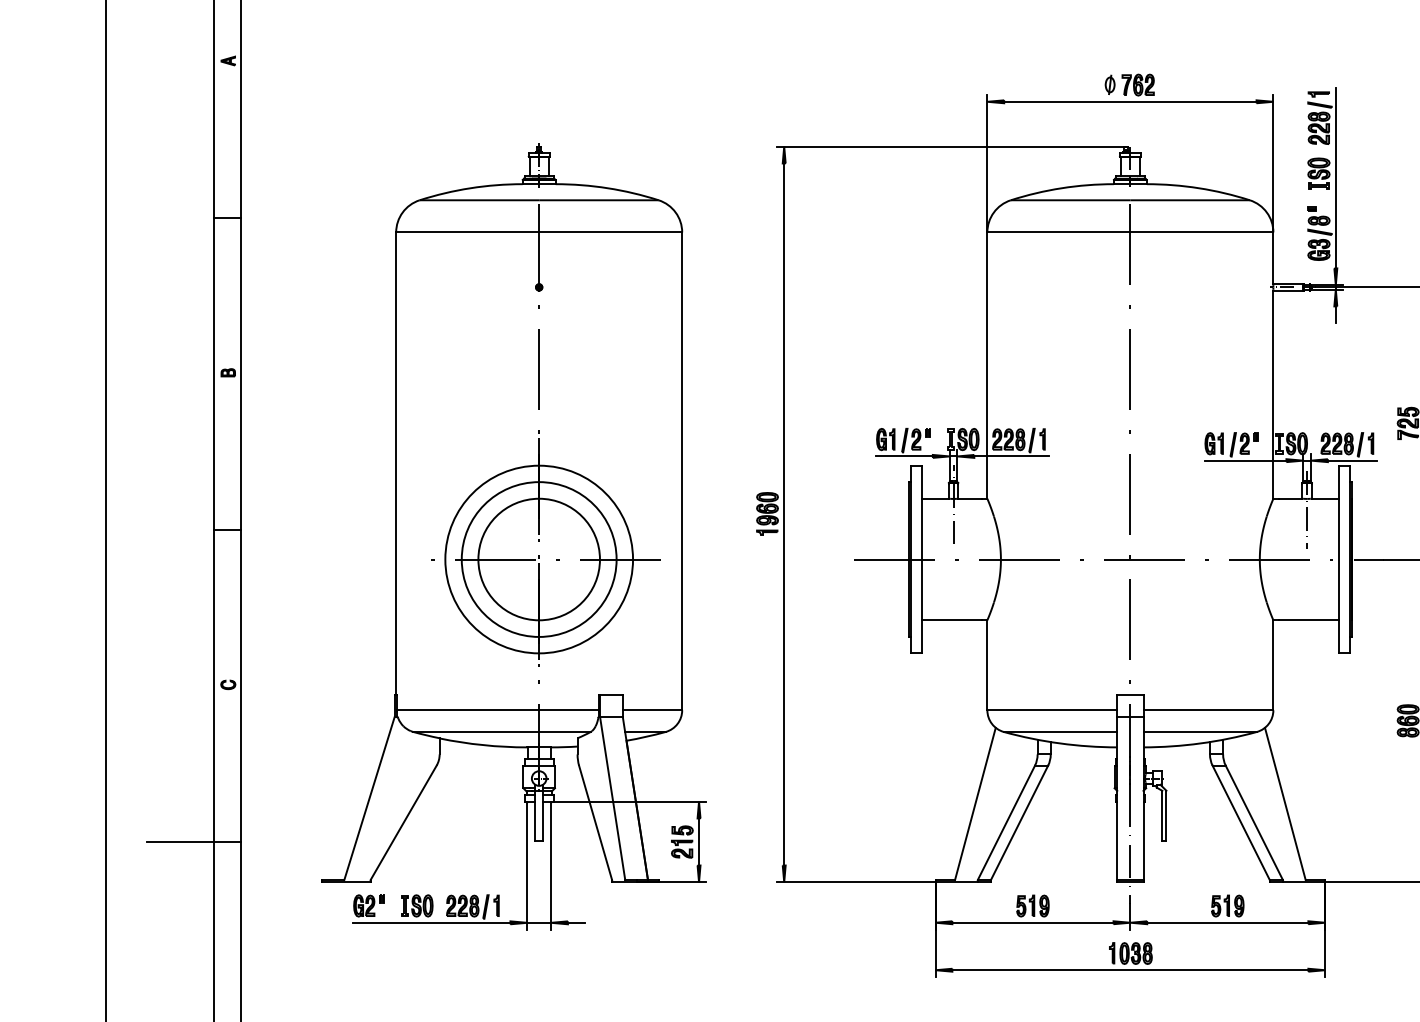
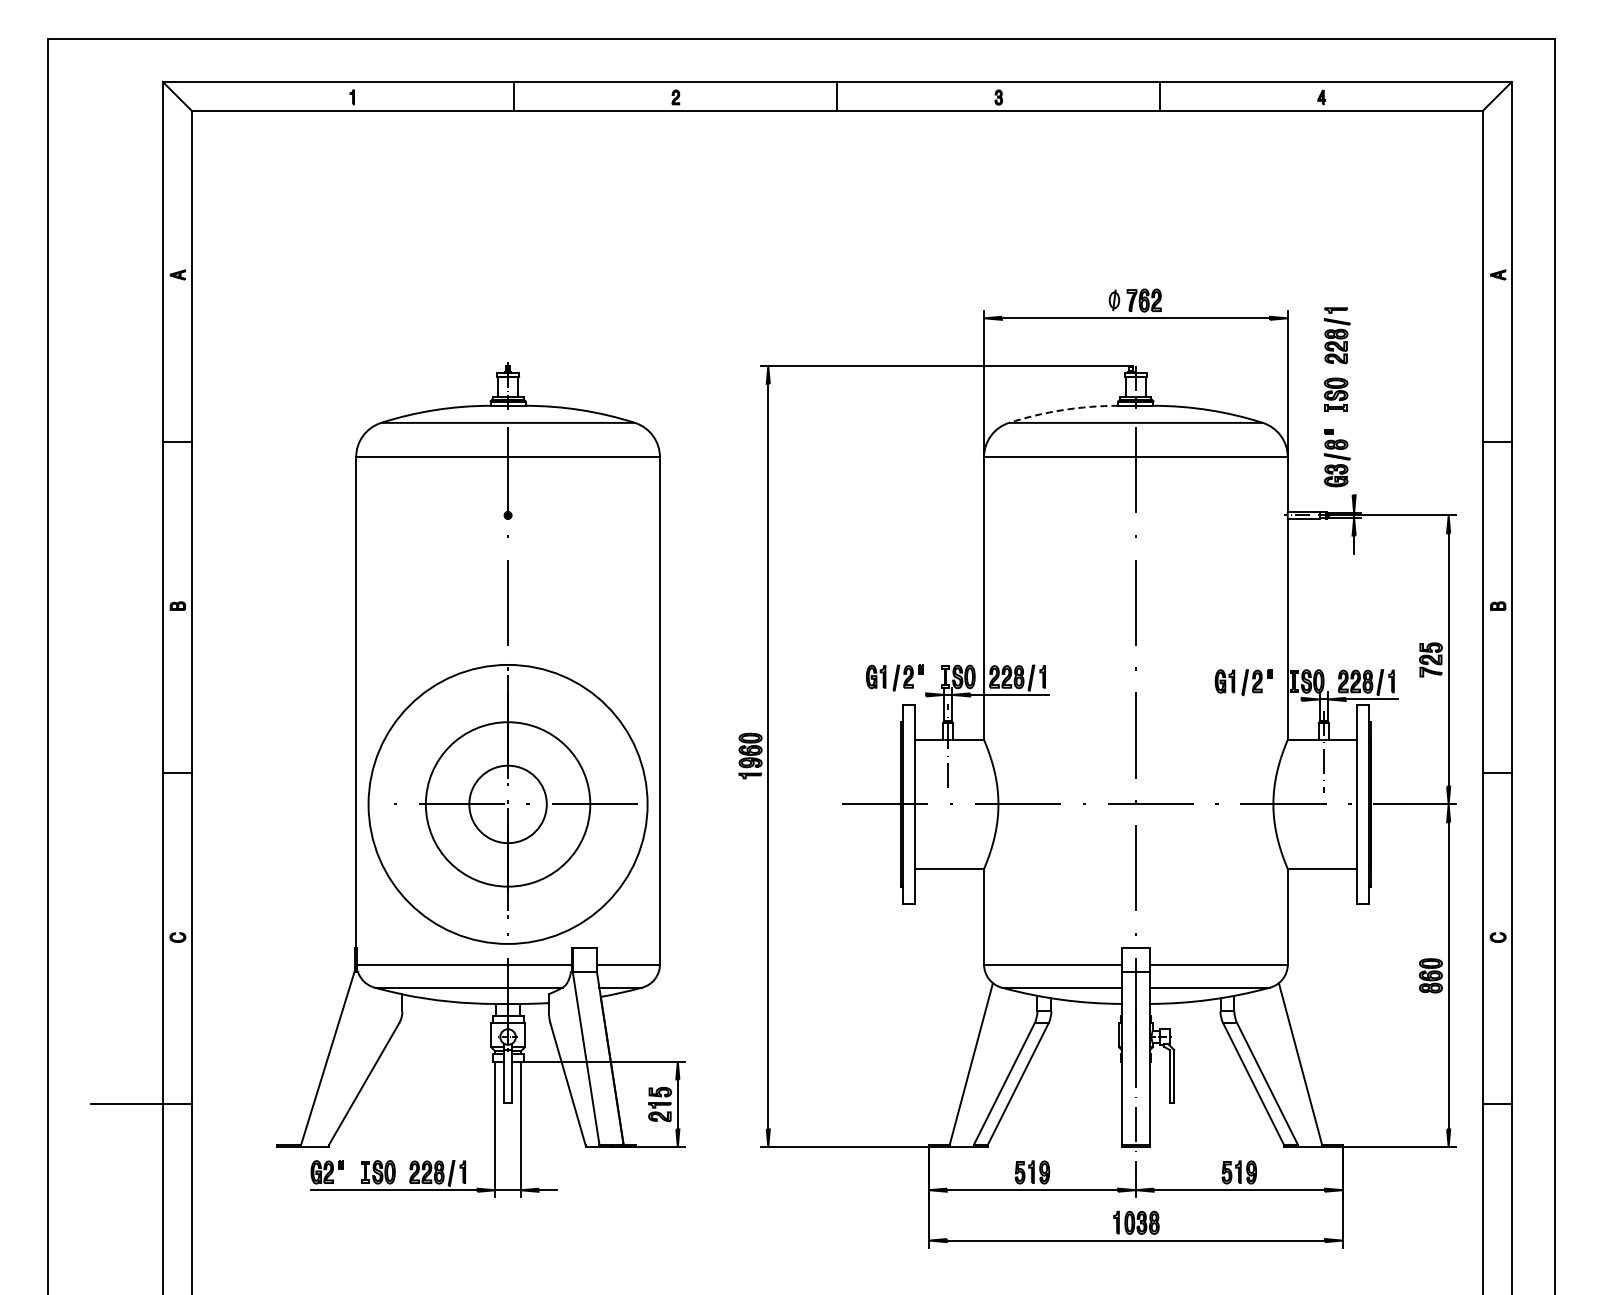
line: (1336, 178) -> (1354, 399), removed
arc: (1062, 188) -> (1063, 410), solid -> dashed
line: (904, 456) -> (896, 694), removed
line: (1244, 460) -> (1257, 699), removed
circle: (538, 559) -> (507, 804), size x0.6
circle: (538, 559) -> (507, 804), size x1.4

